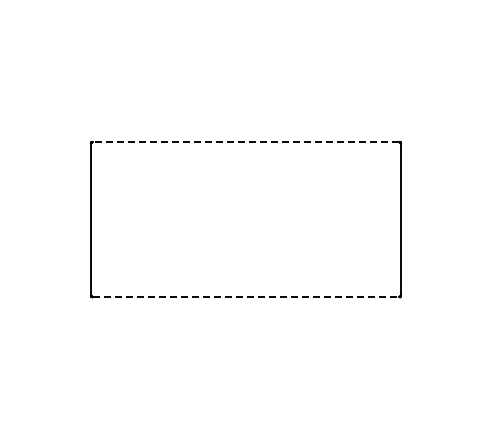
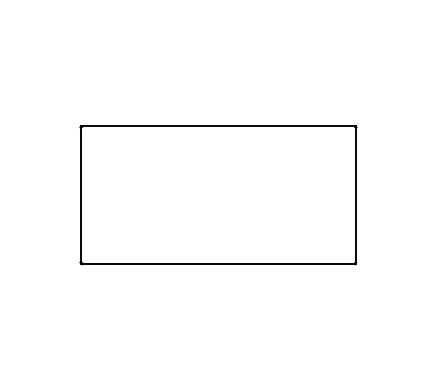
line: (245, 142) -> (218, 126), dashed -> solid
line: (246, 296) -> (218, 263), dashed -> solid

